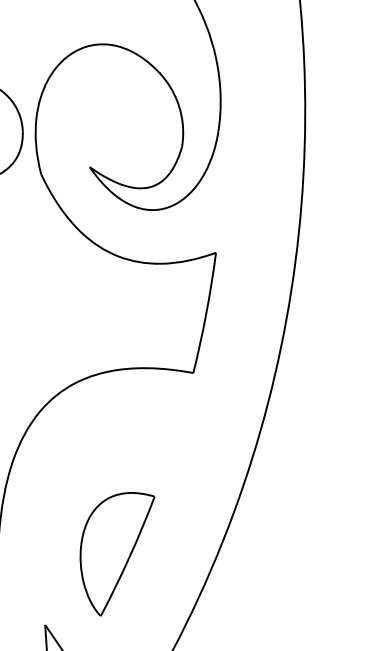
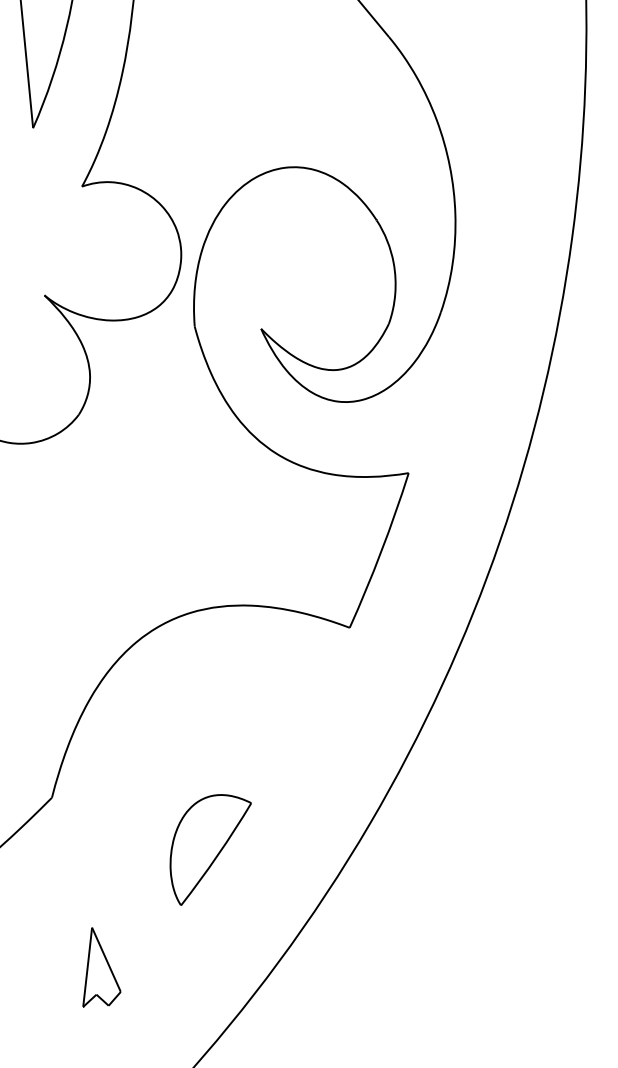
part: (121, 552) -> (210, 849), size x0.7

